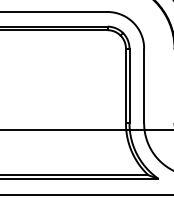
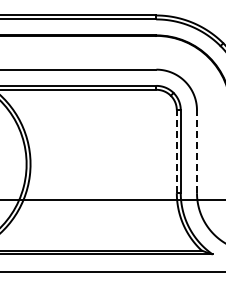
line: (125, 85) -> (176, 151), solid -> dashed
line: (143, 85) -> (196, 151), solid -> dashed

